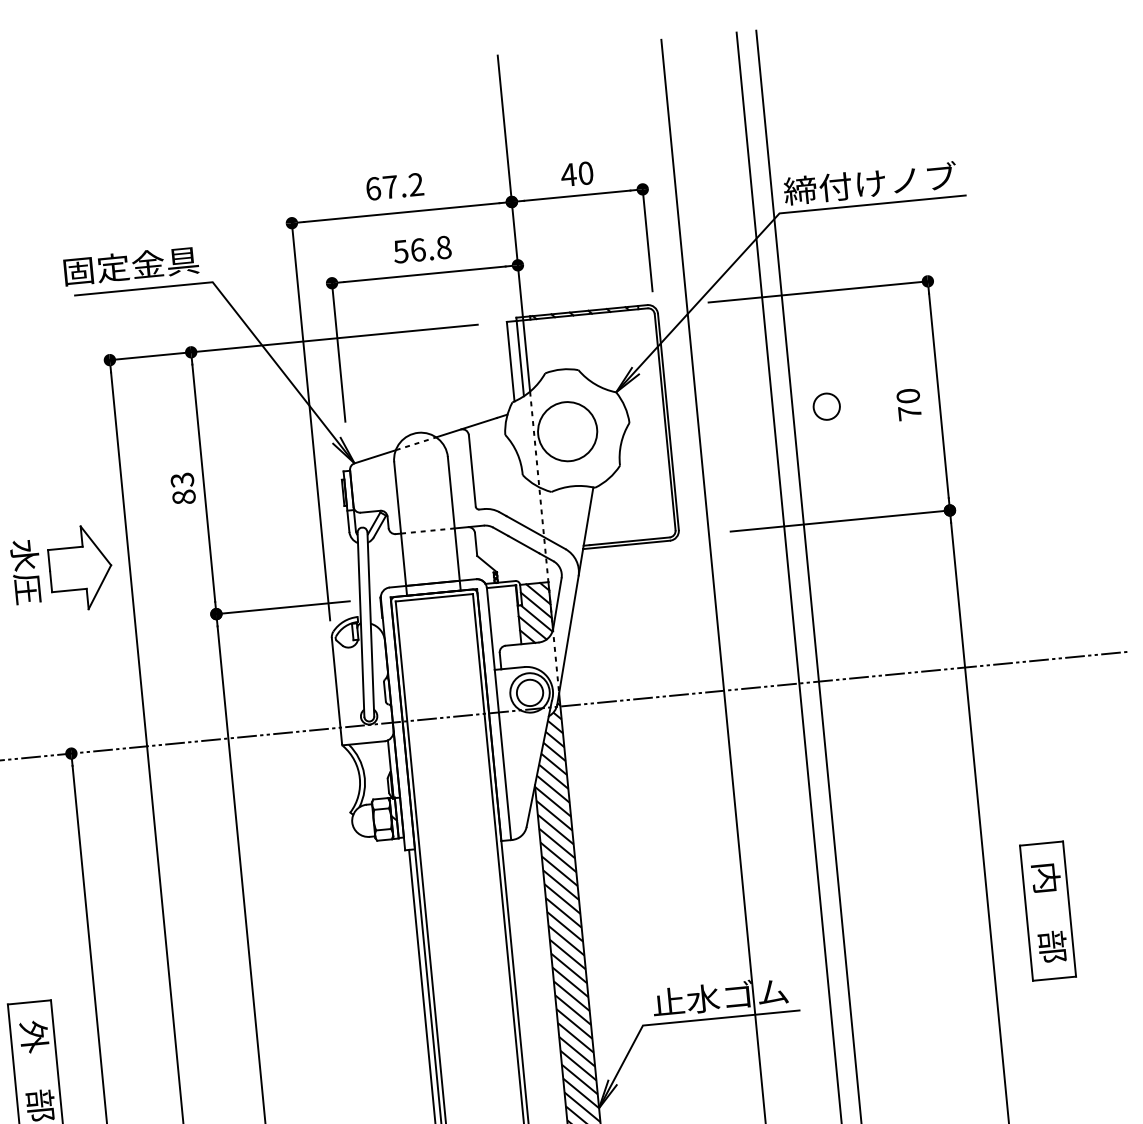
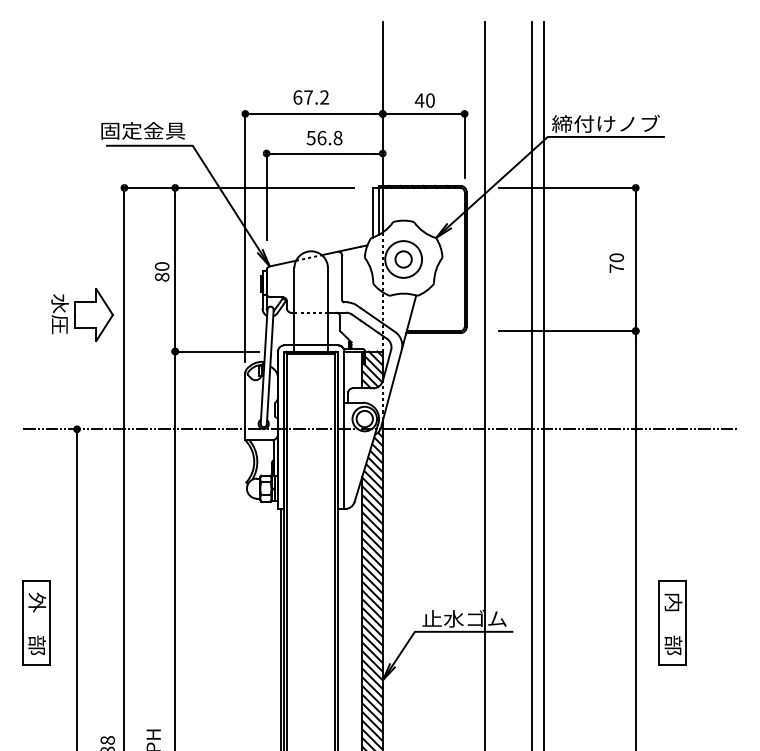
circle: (826, 406) -> (403, 259), moved
text: (182, 480) -> (162, 266), 83 -> 80
part: (1047, 910) -> (672, 622), moved

